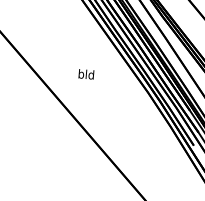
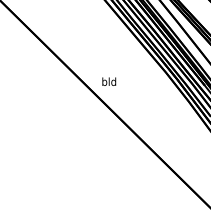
text: (86, 74) -> (109, 81), moved

